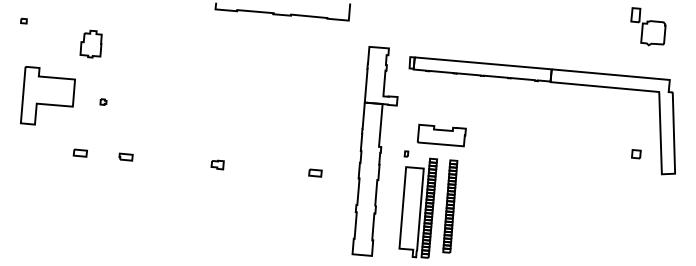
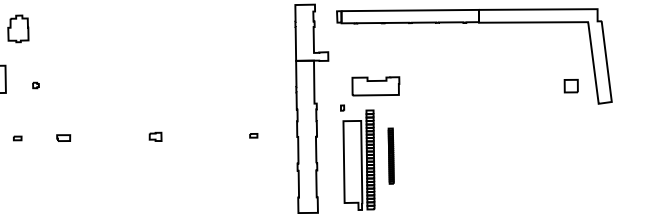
part: (79, 152) -> (16, 137), size x0.6
part: (636, 154) -> (571, 86), size x1.6
part: (315, 172) -> (253, 135), size x0.6
part: (450, 206) -> (391, 156), size x0.6

